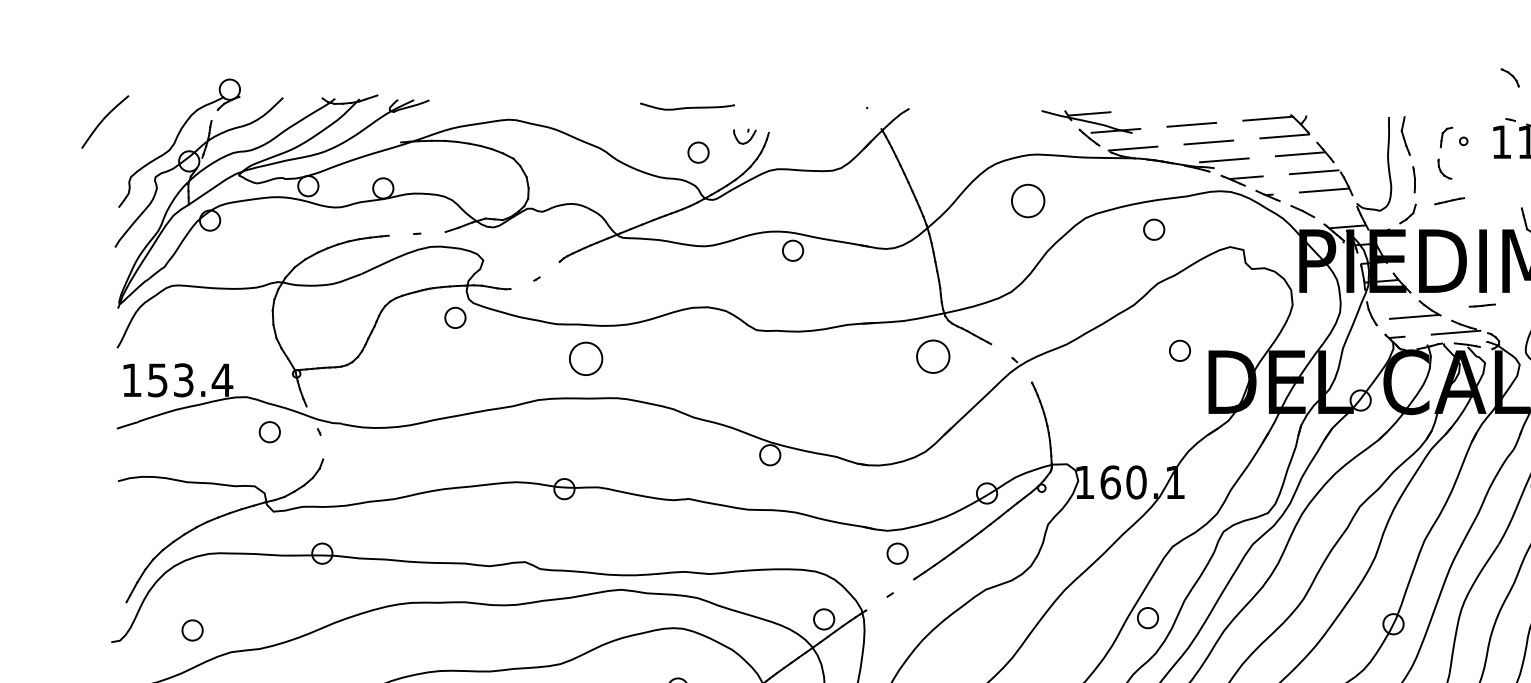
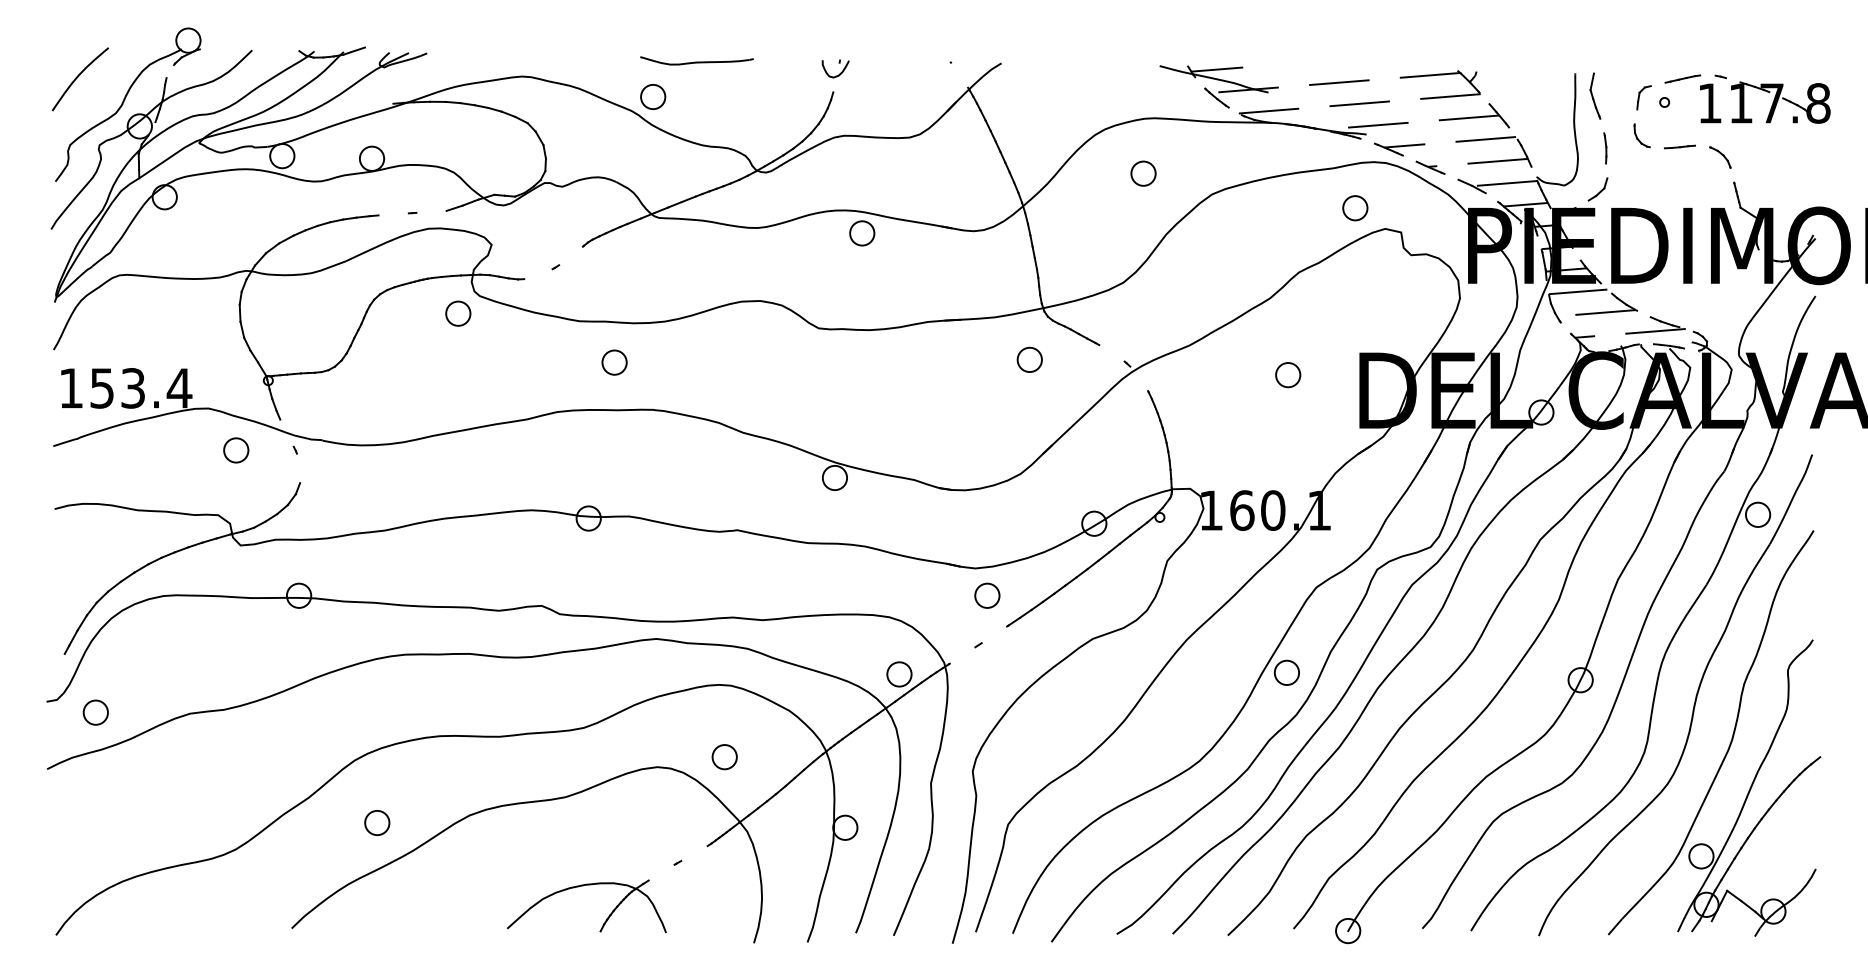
part: (1510, 77) -> (1720, 157), moved
part: (687, 106) -> (696, 60), moved
curve: (103, 120) -> (78, 77), moved
part: (744, 136) -> (835, 68), moved
part: (698, 152) -> (653, 96), moved
part: (1028, 200) -> (1143, 173), size x0.62
line: (1449, 200) -> (1682, 78), moved
line: (1329, 209) -> (1504, 183), added
part: (1154, 229) -> (1355, 208), moved
line: (1390, 299) -> (1577, 291), added
line: (1481, 305) -> (1679, 146), moved
part: (1180, 351) -> (1288, 375), moved
part: (932, 356) -> (1029, 359), size x0.62
part: (585, 358) -> (614, 362), size x0.62
part: (192, 630) -> (95, 712), moved

